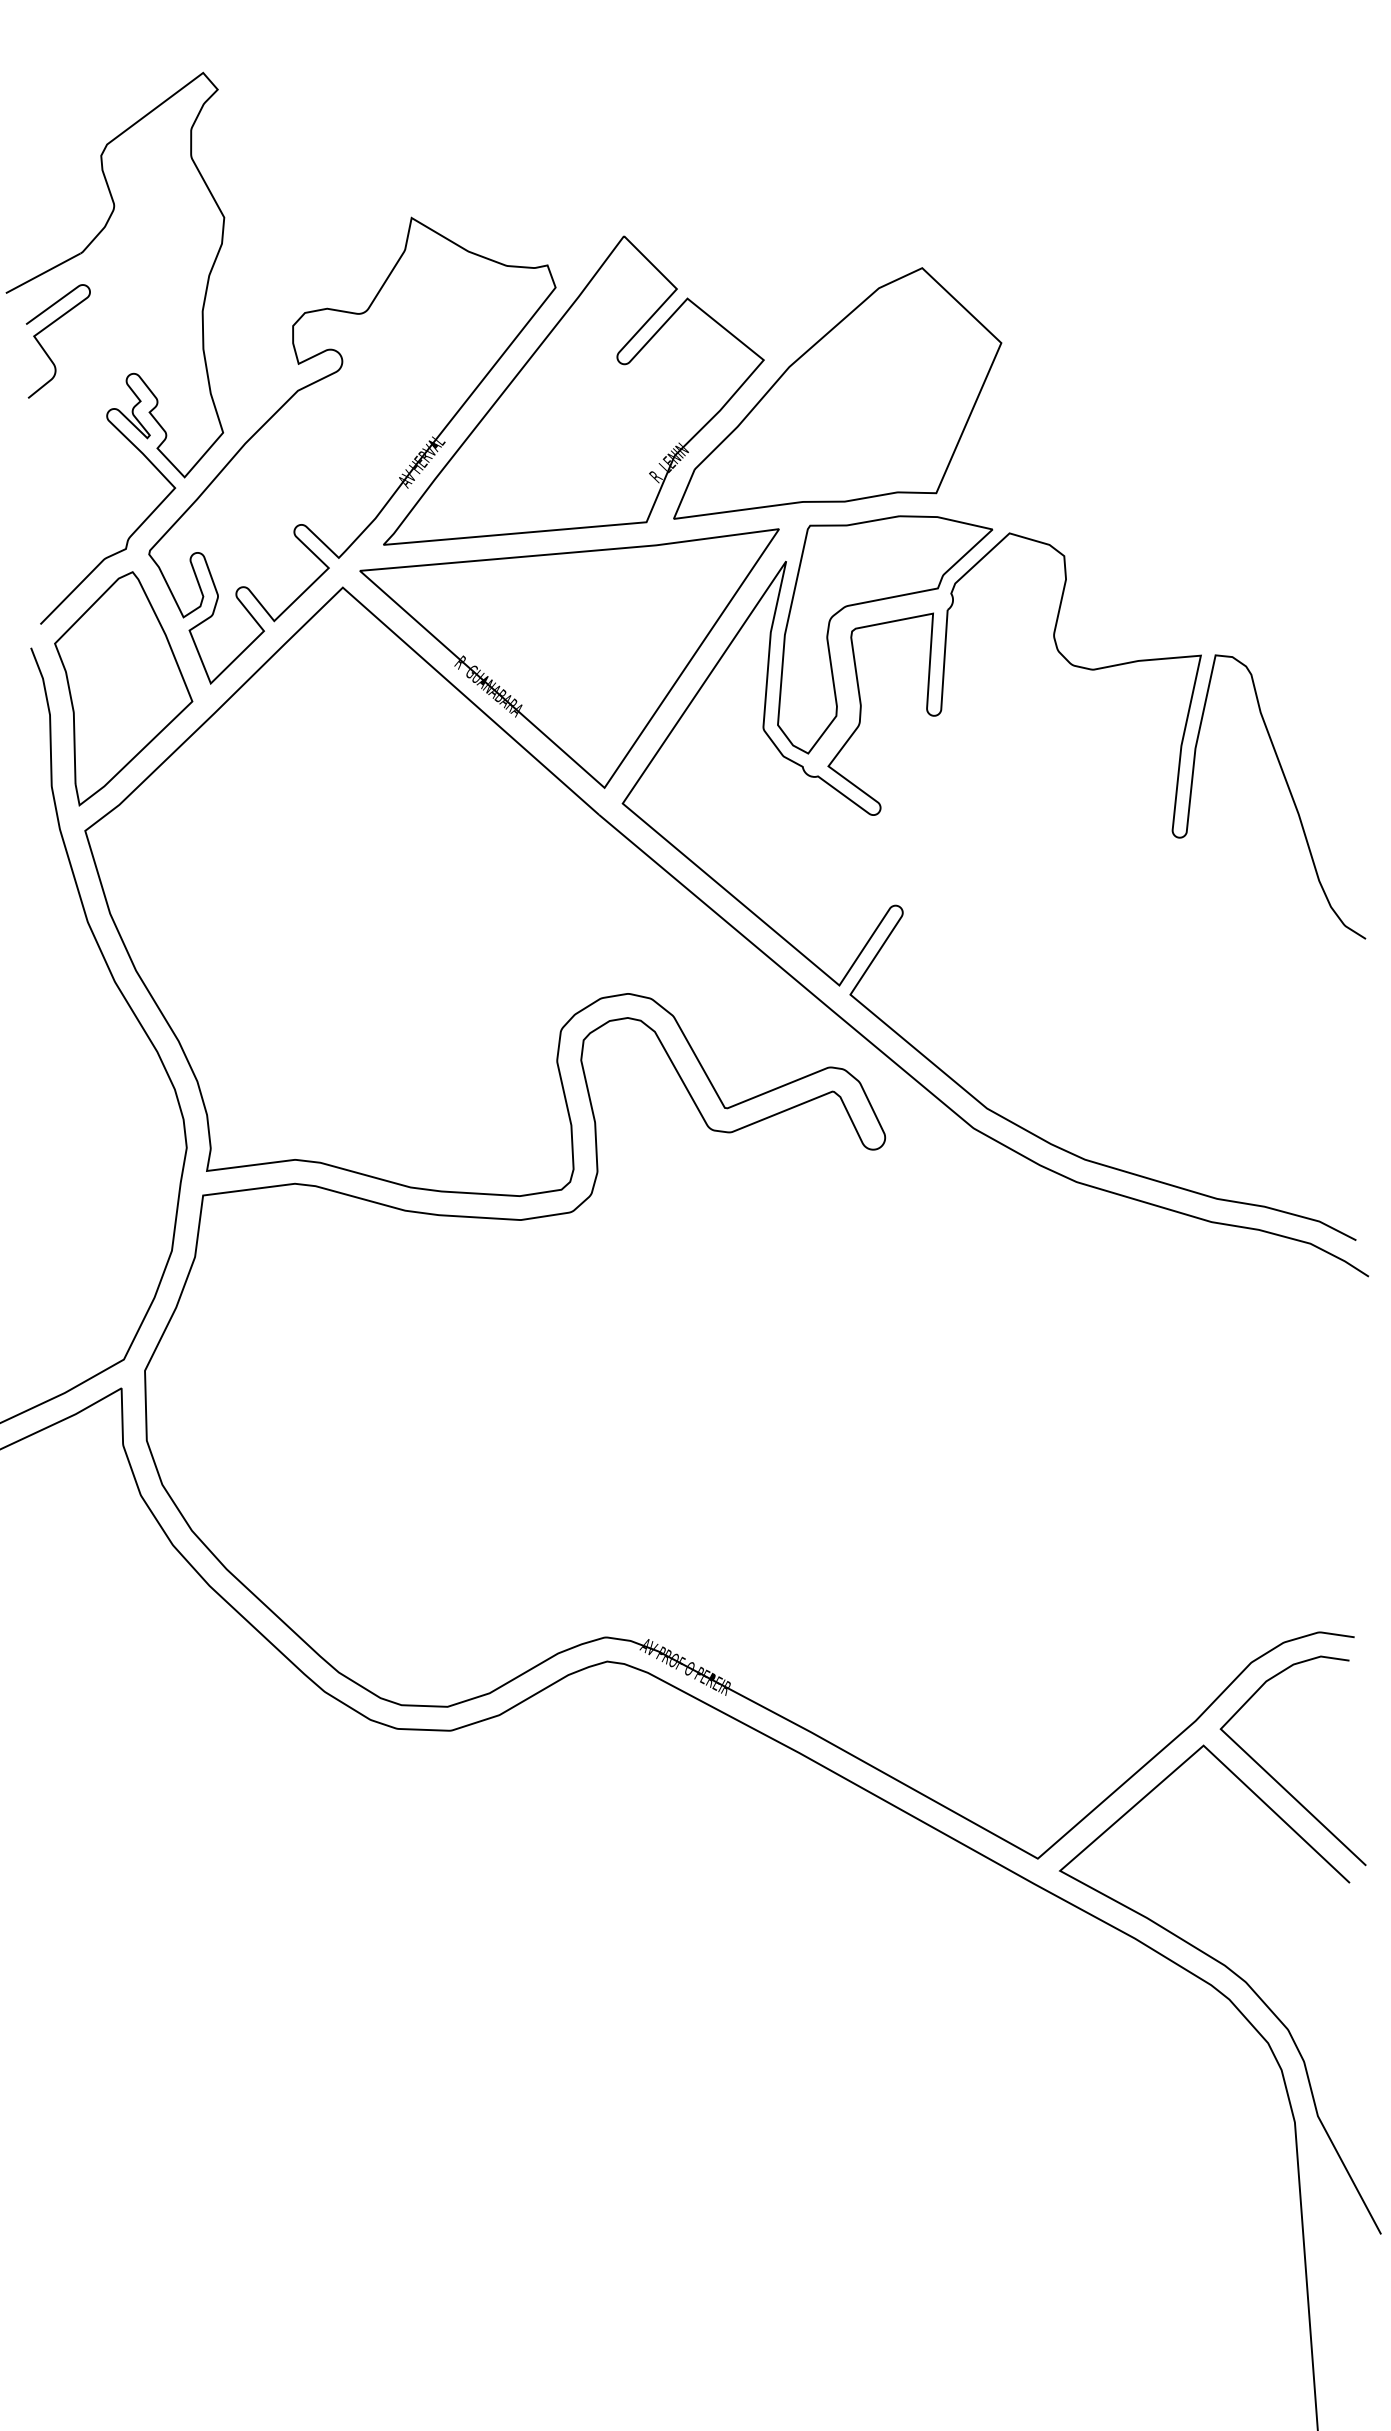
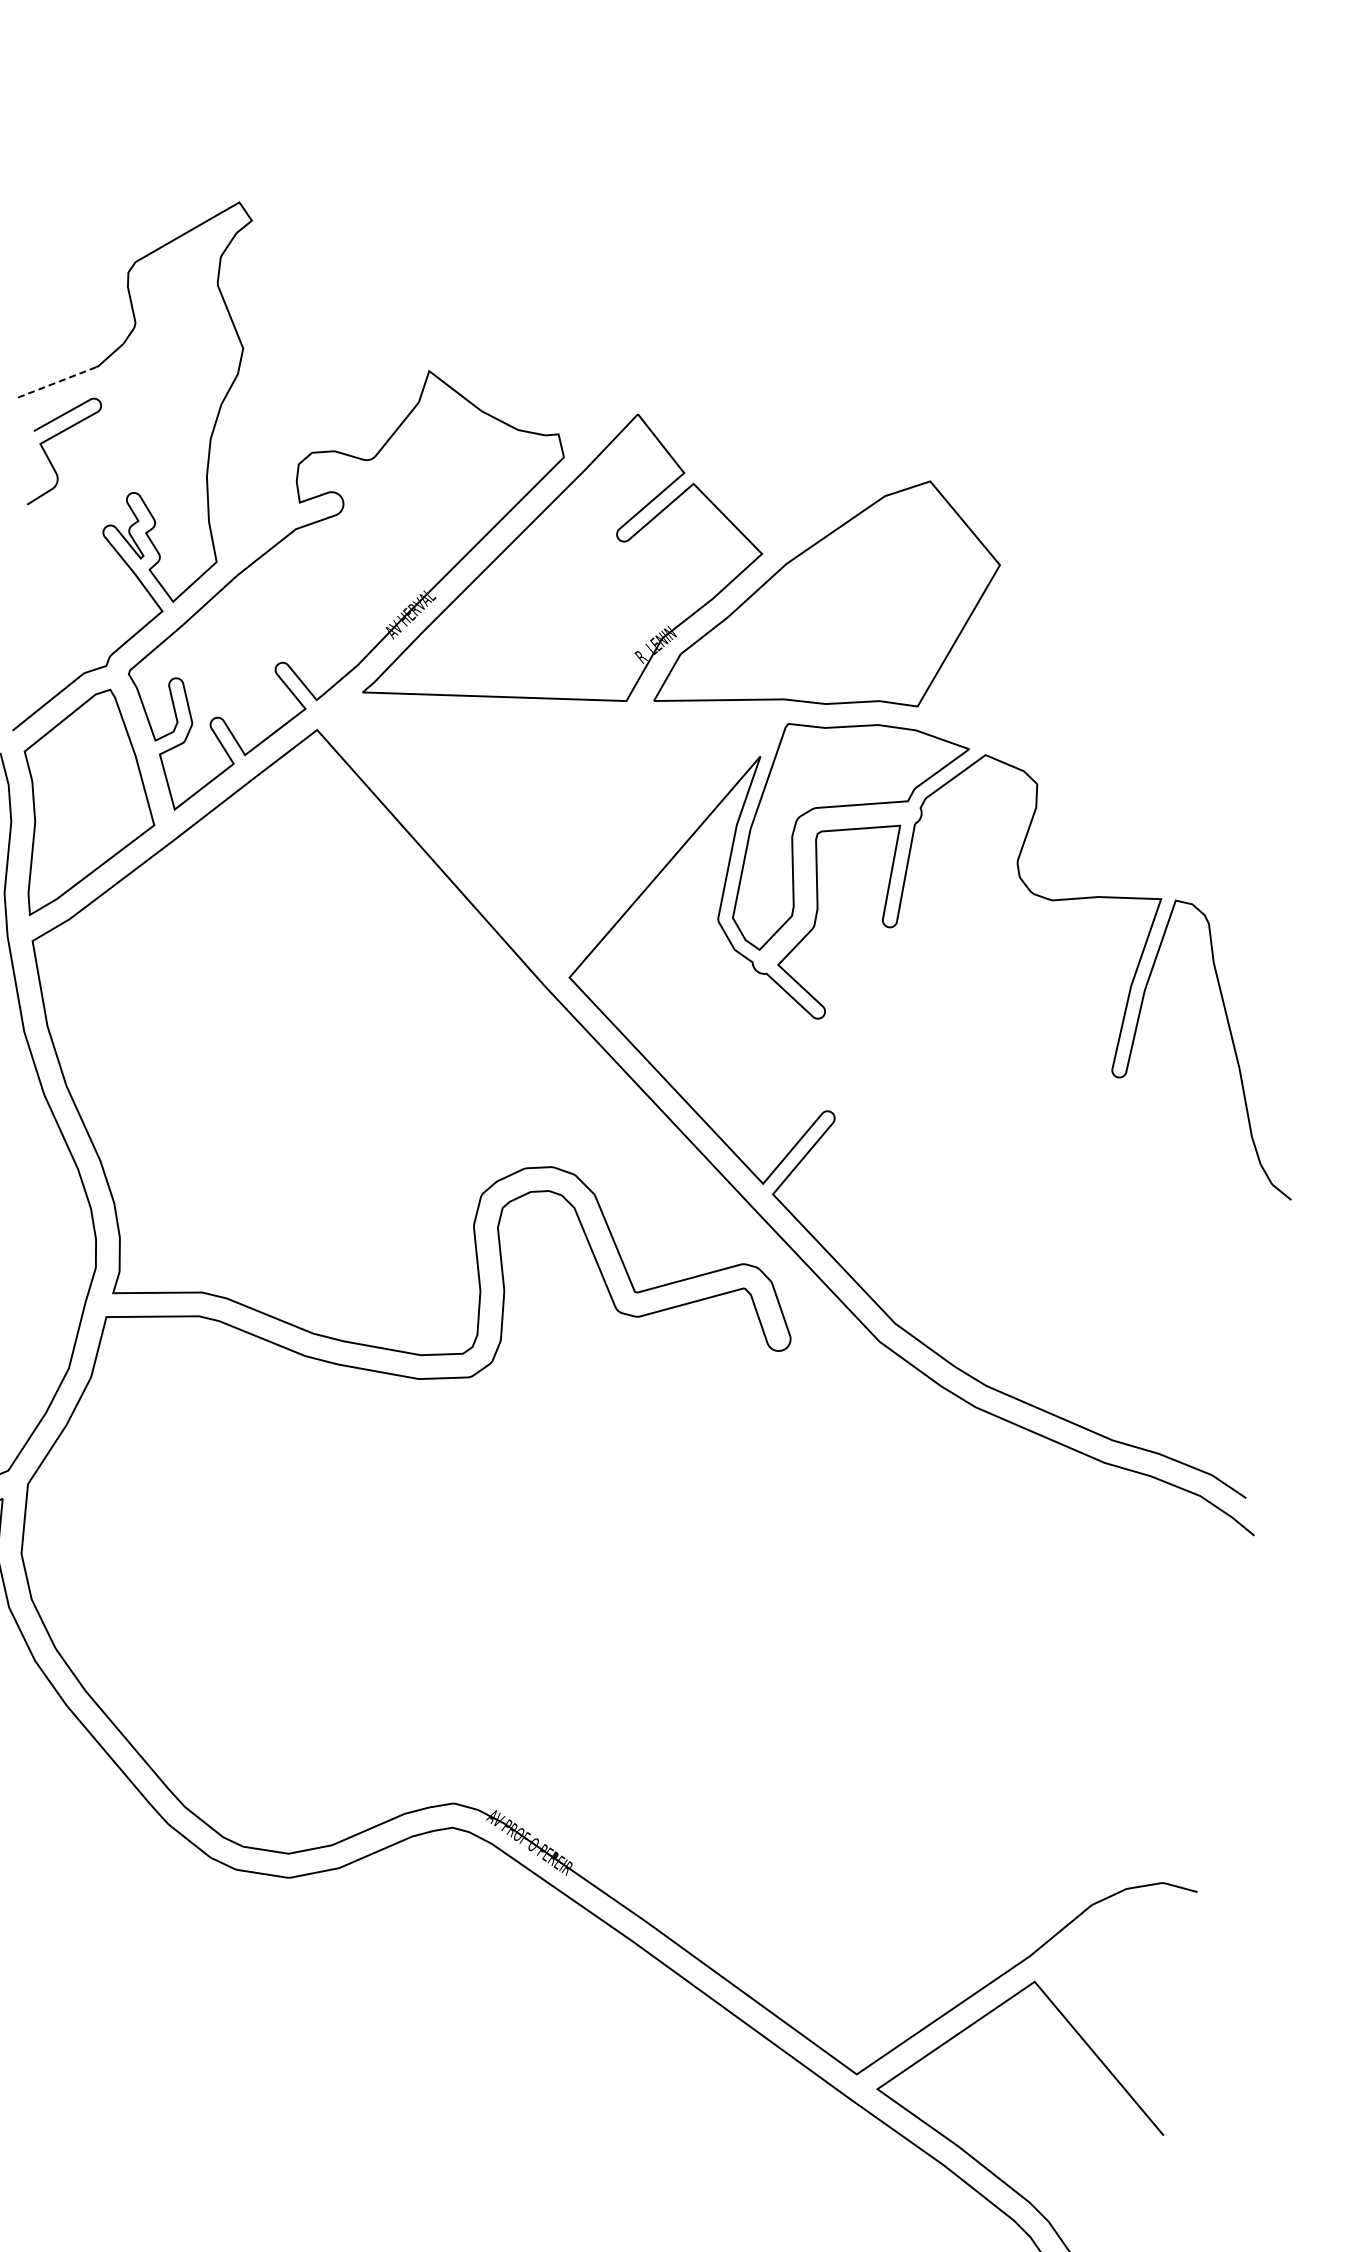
line: (42, 273) -> (56, 382), solid -> dashed
part: (569, 658) -> (533, 827), removed
curve: (1278, 1781) -> (1104, 2026), removed

